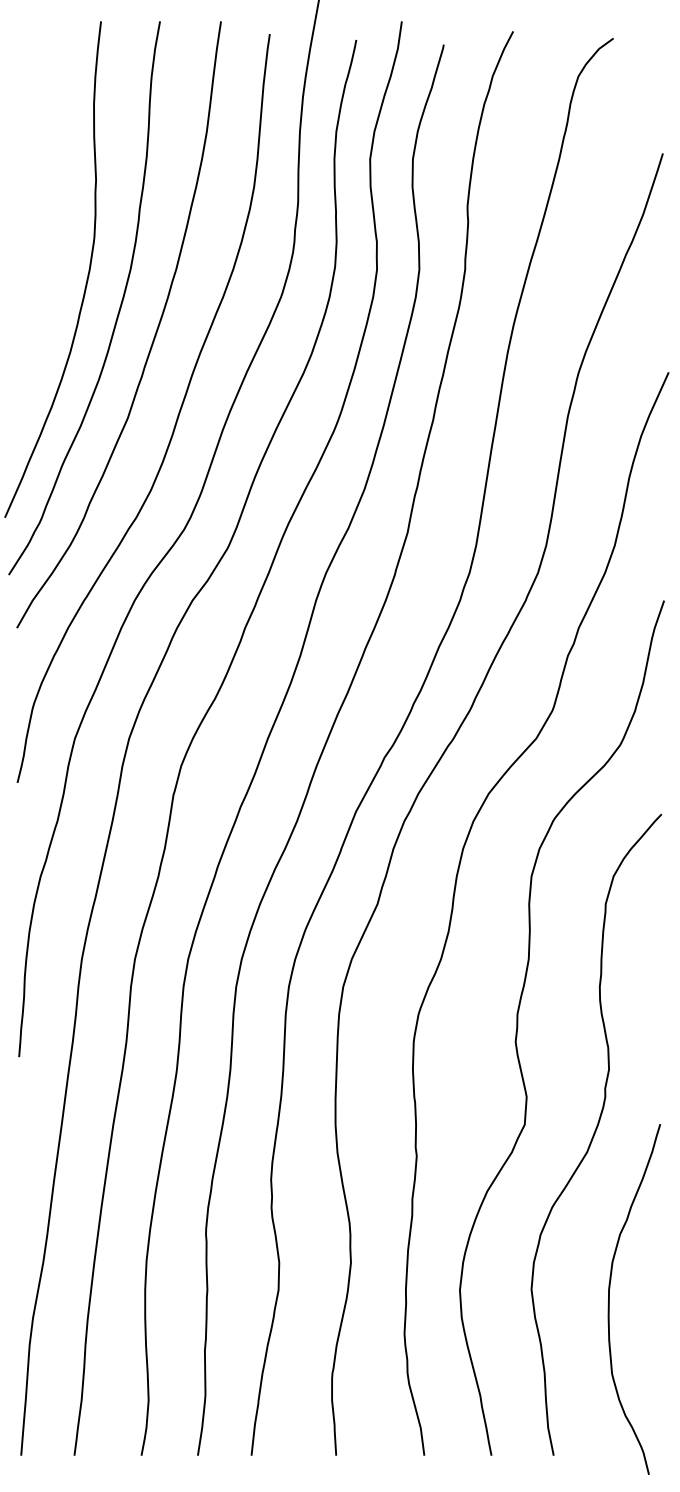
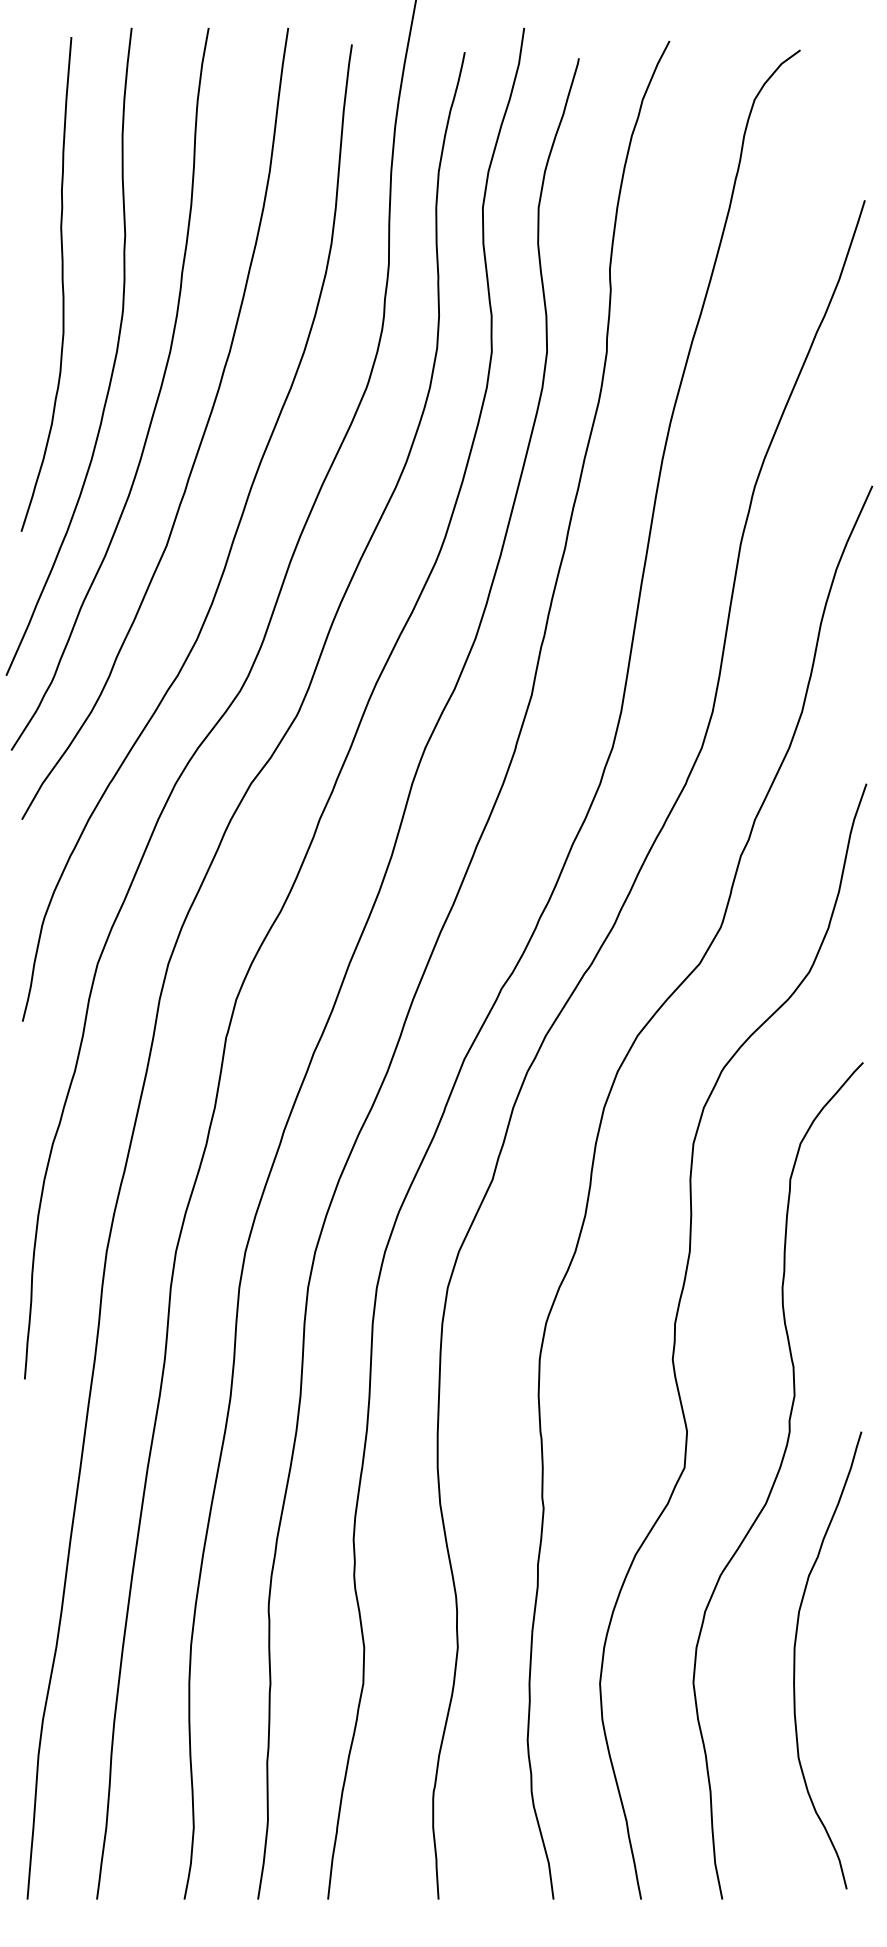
curve: (47, 217) -> (61, 283), added
curve: (609, 1299) -> (795, 1660), moved

